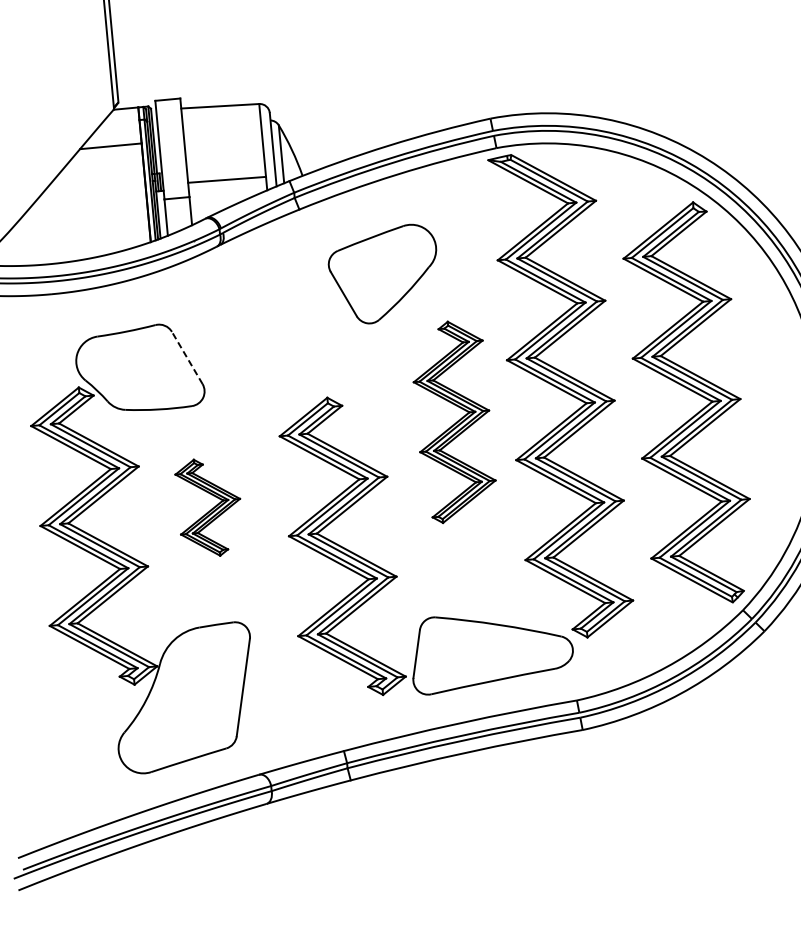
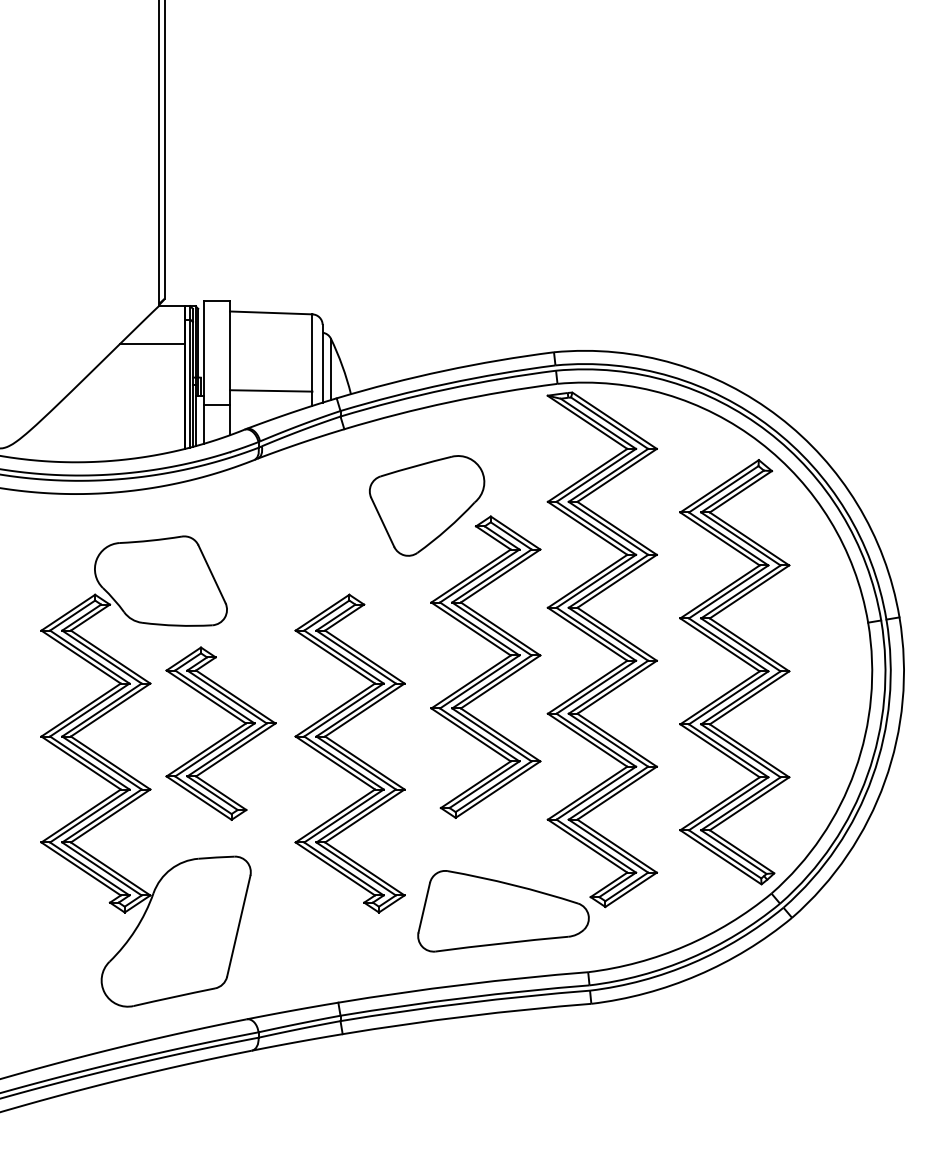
line: (187, 358) -> (212, 574), dashed -> solid
part: (453, 421) -> (485, 666), size x1.43
part: (209, 507) -> (220, 733), size x1.67
part: (341, 547) -> (349, 753), moved

